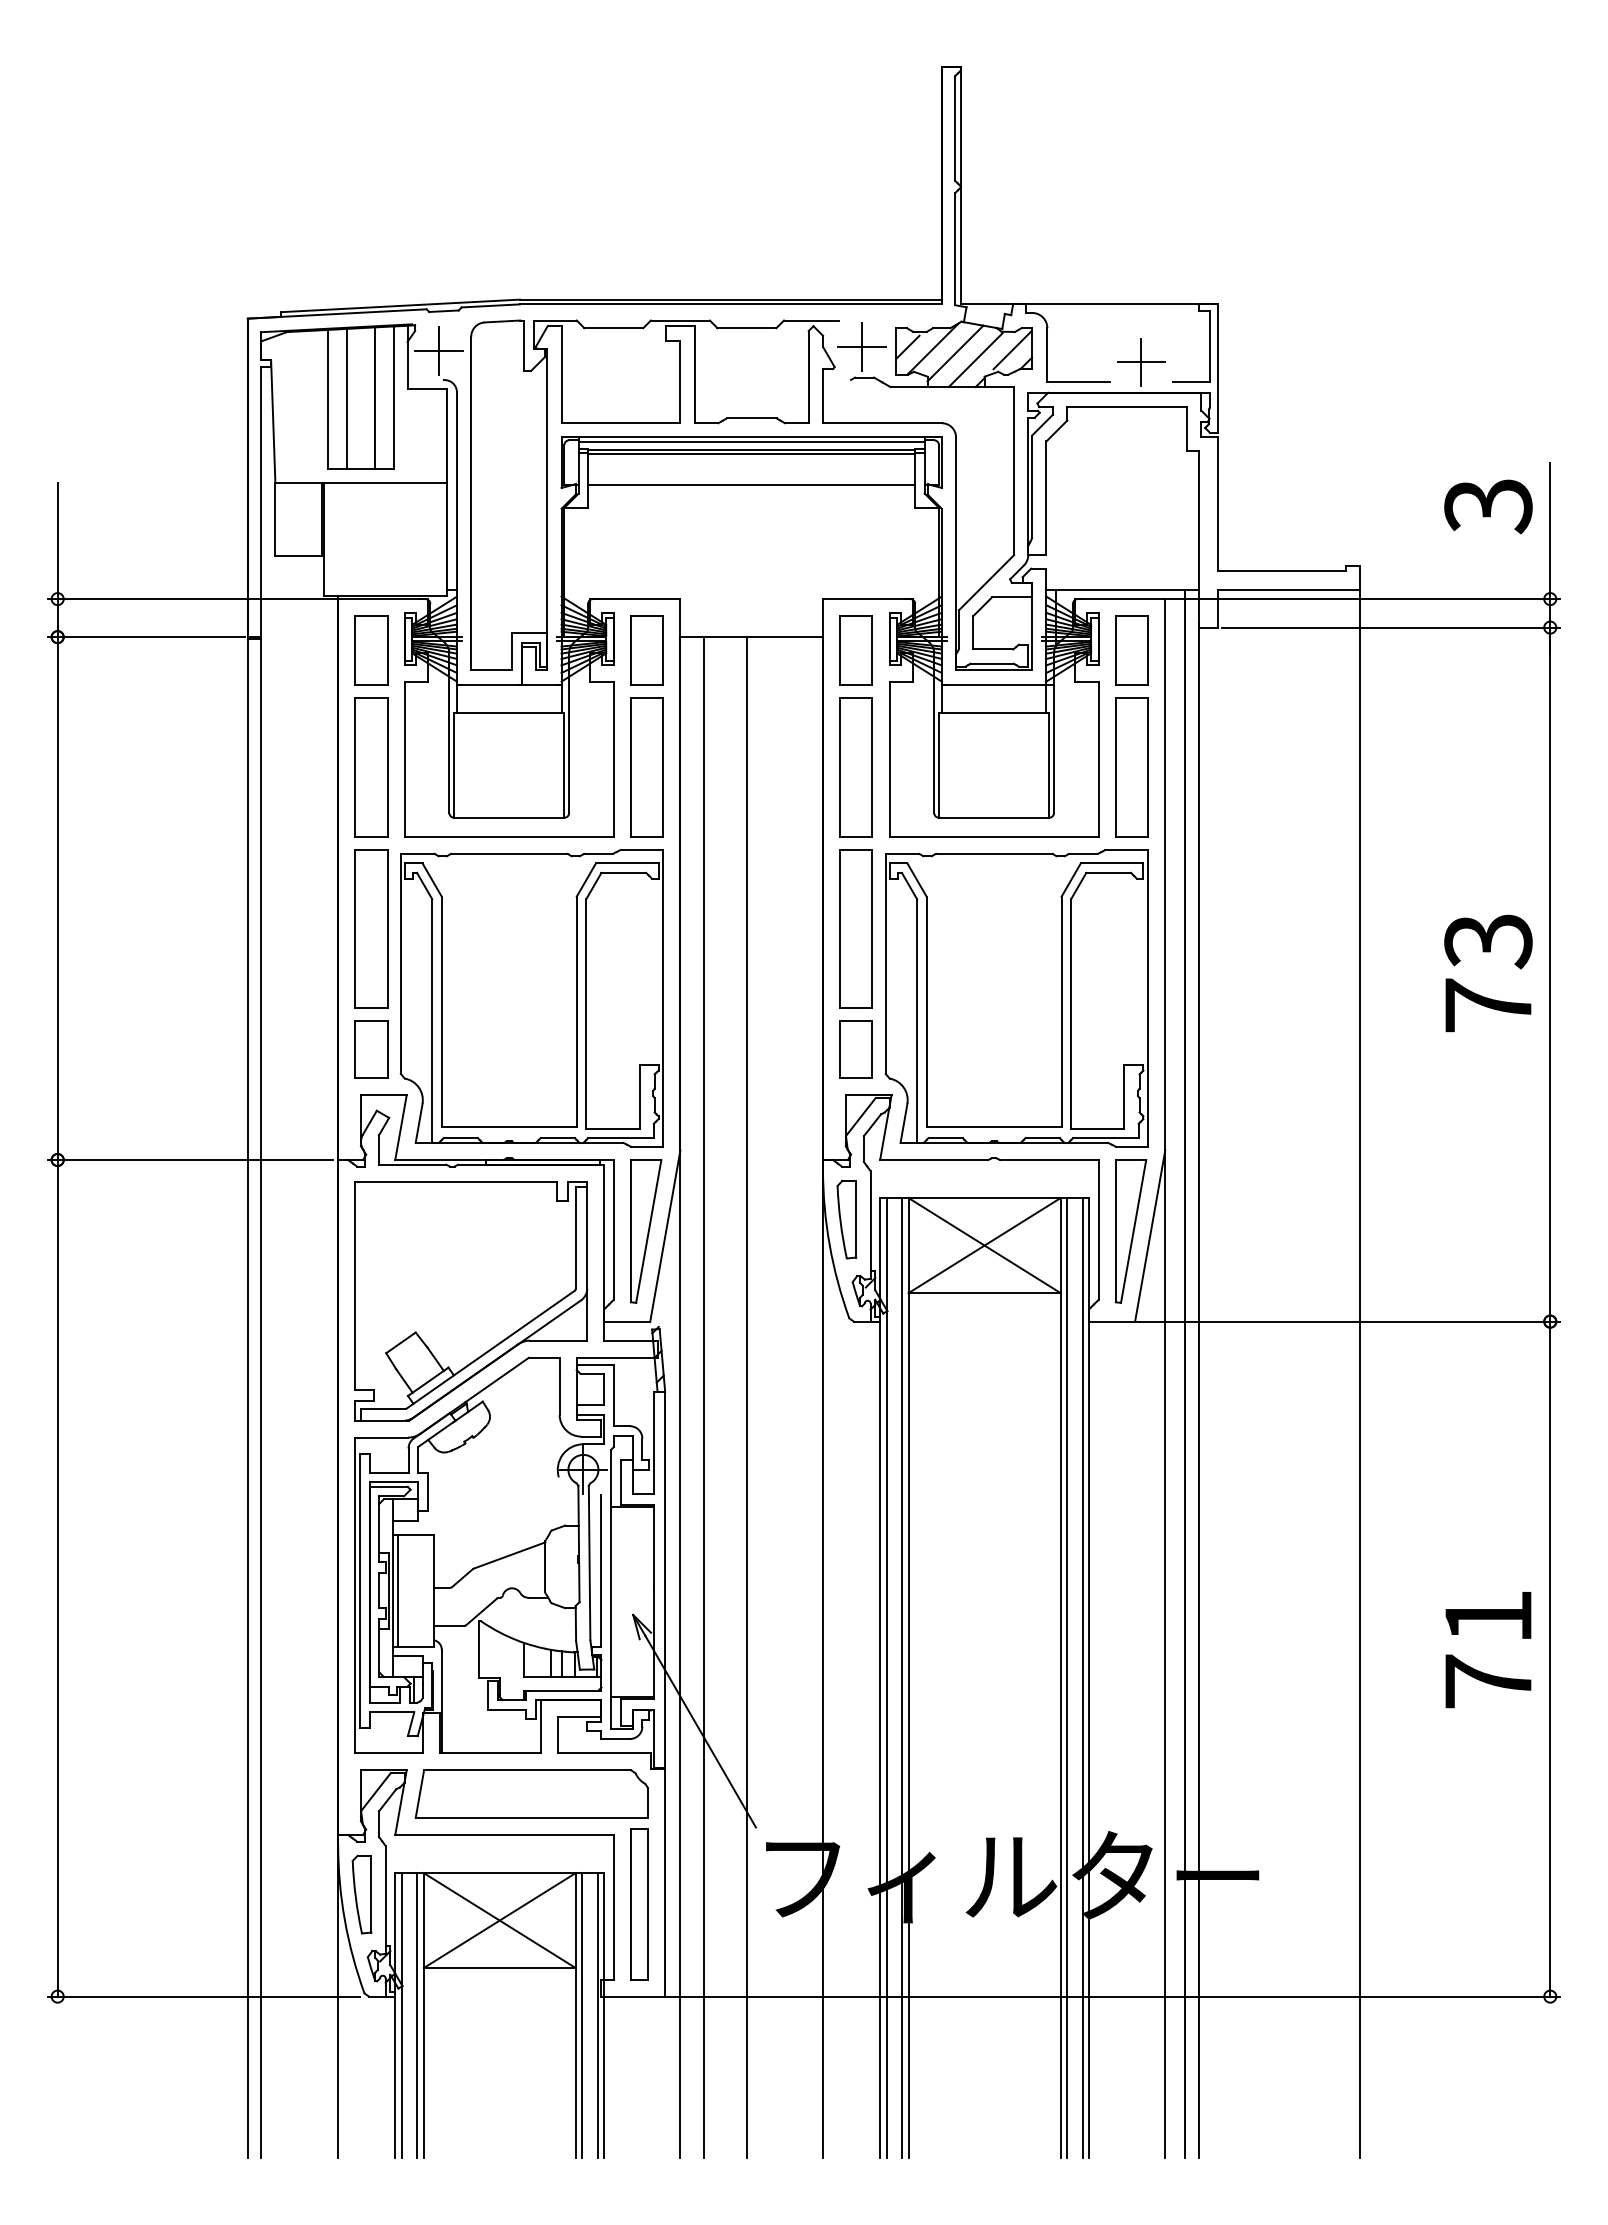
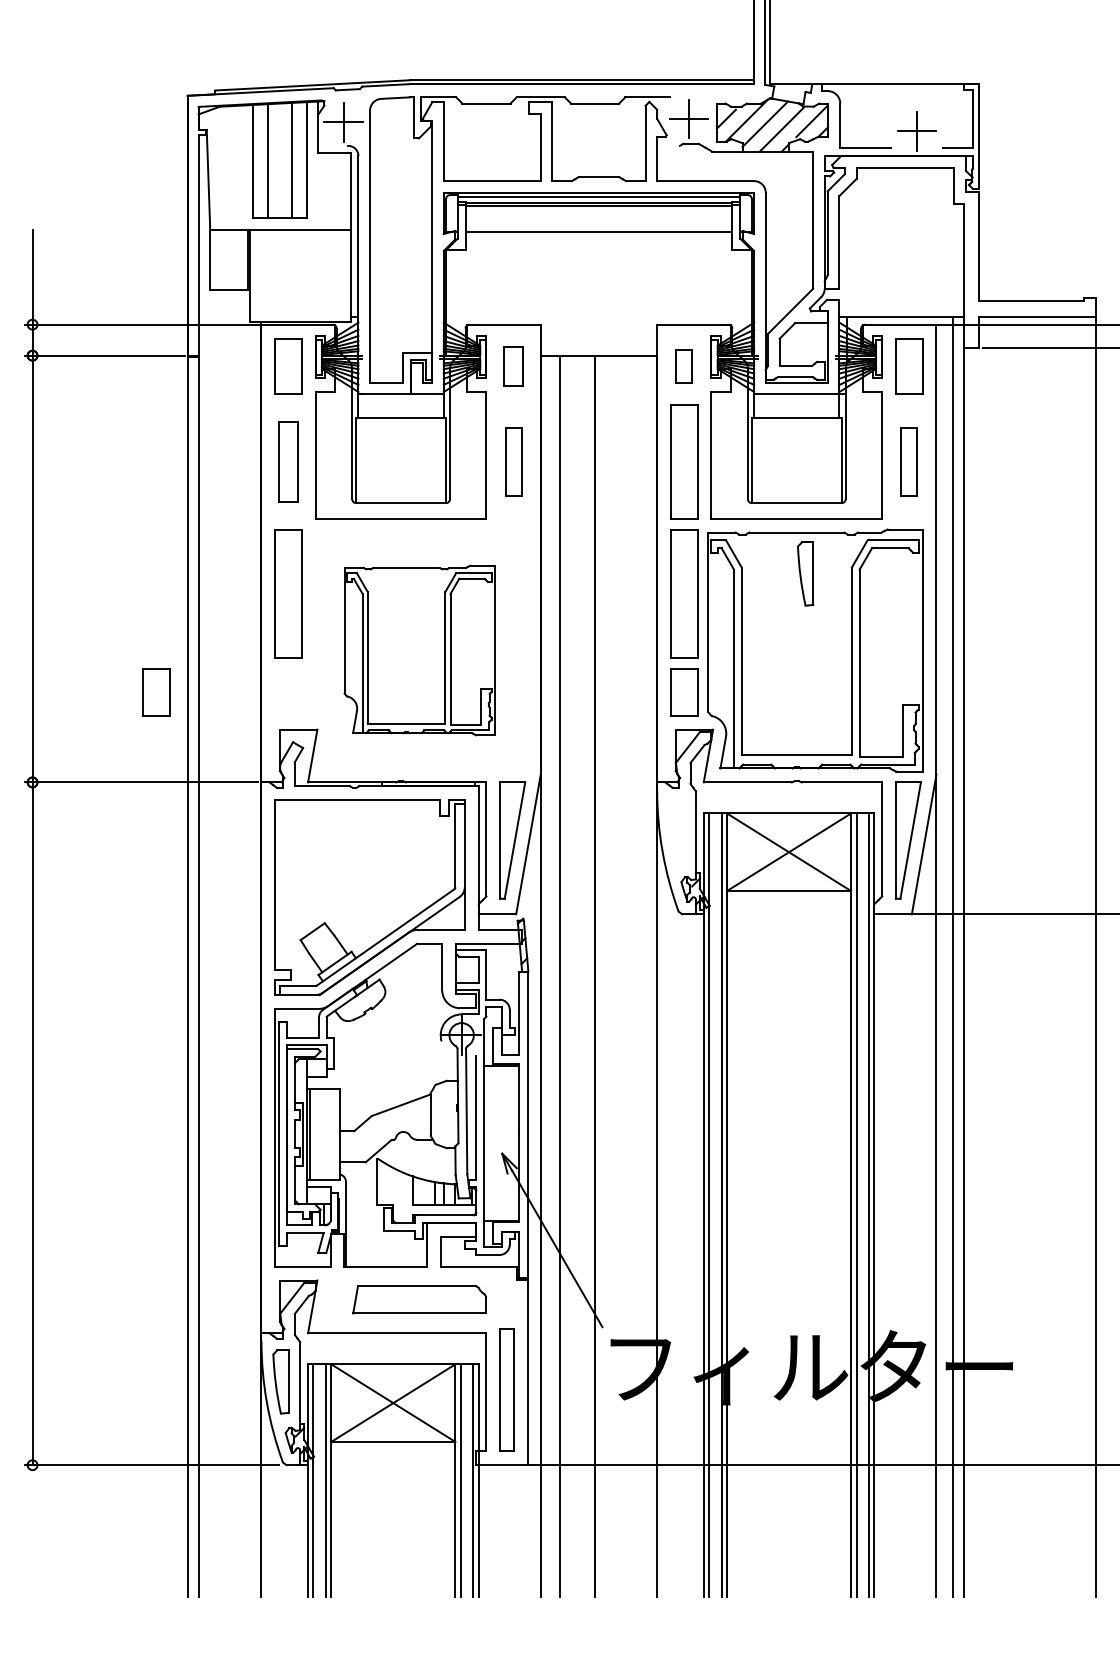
part: (646, 650) -> (513, 366), size x0.7
part: (855, 650) -> (683, 366), size x0.6
part: (371, 767) -> (288, 462), size x0.7
part: (646, 767) -> (513, 462), size x0.6
part: (1131, 767) -> (908, 462), size x0.6
part: (531, 998) -> (419, 650), size x0.7
part: (371, 1049) -> (156, 692), moved
part: (846, 1219) -> (805, 573), moved
part: (531, 1793) -> (419, 1299), size x0.7

